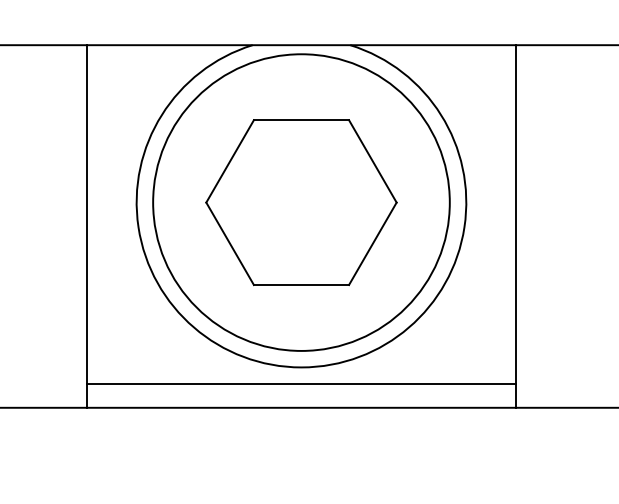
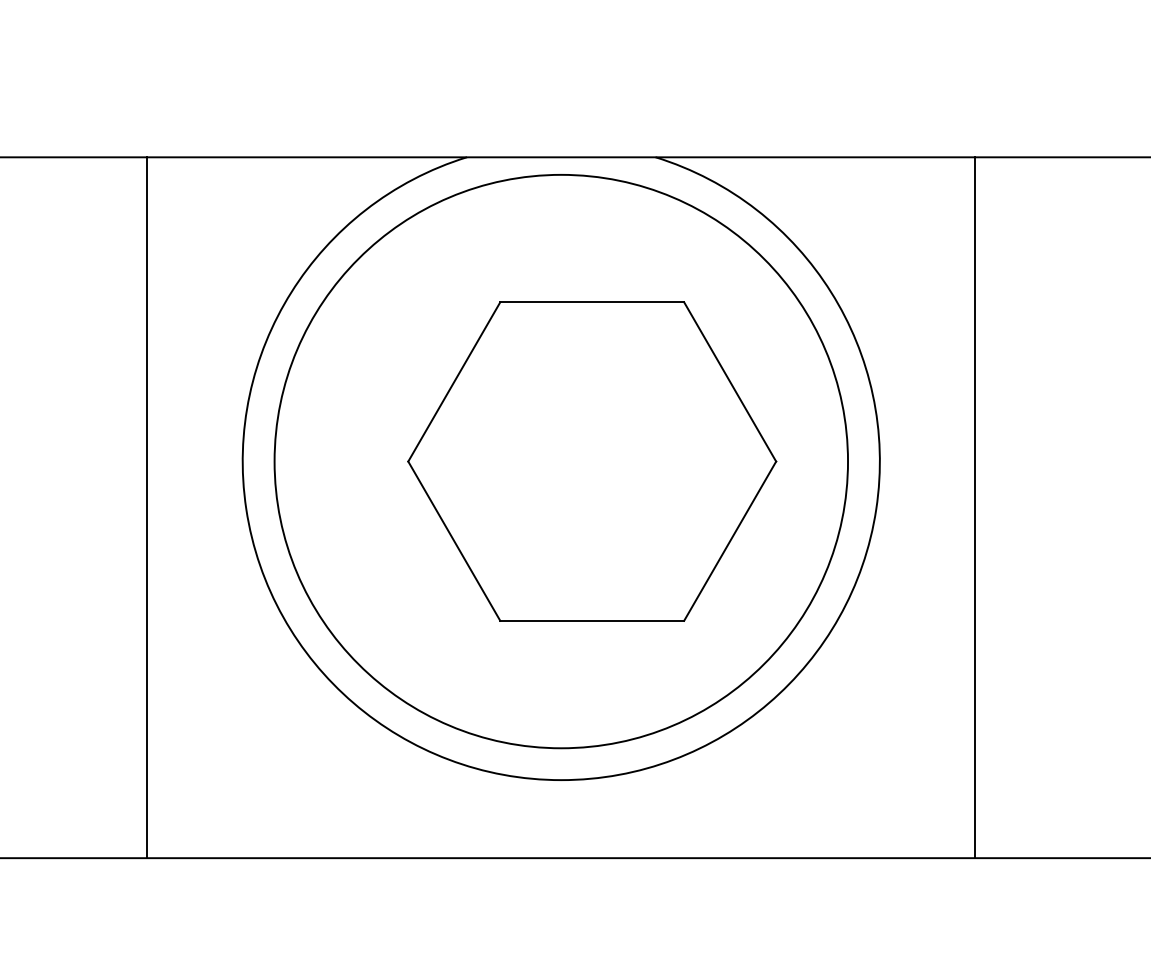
part: (301, 202) -> (592, 461), moved
line: (301, 383) -> (561, 811), removed

